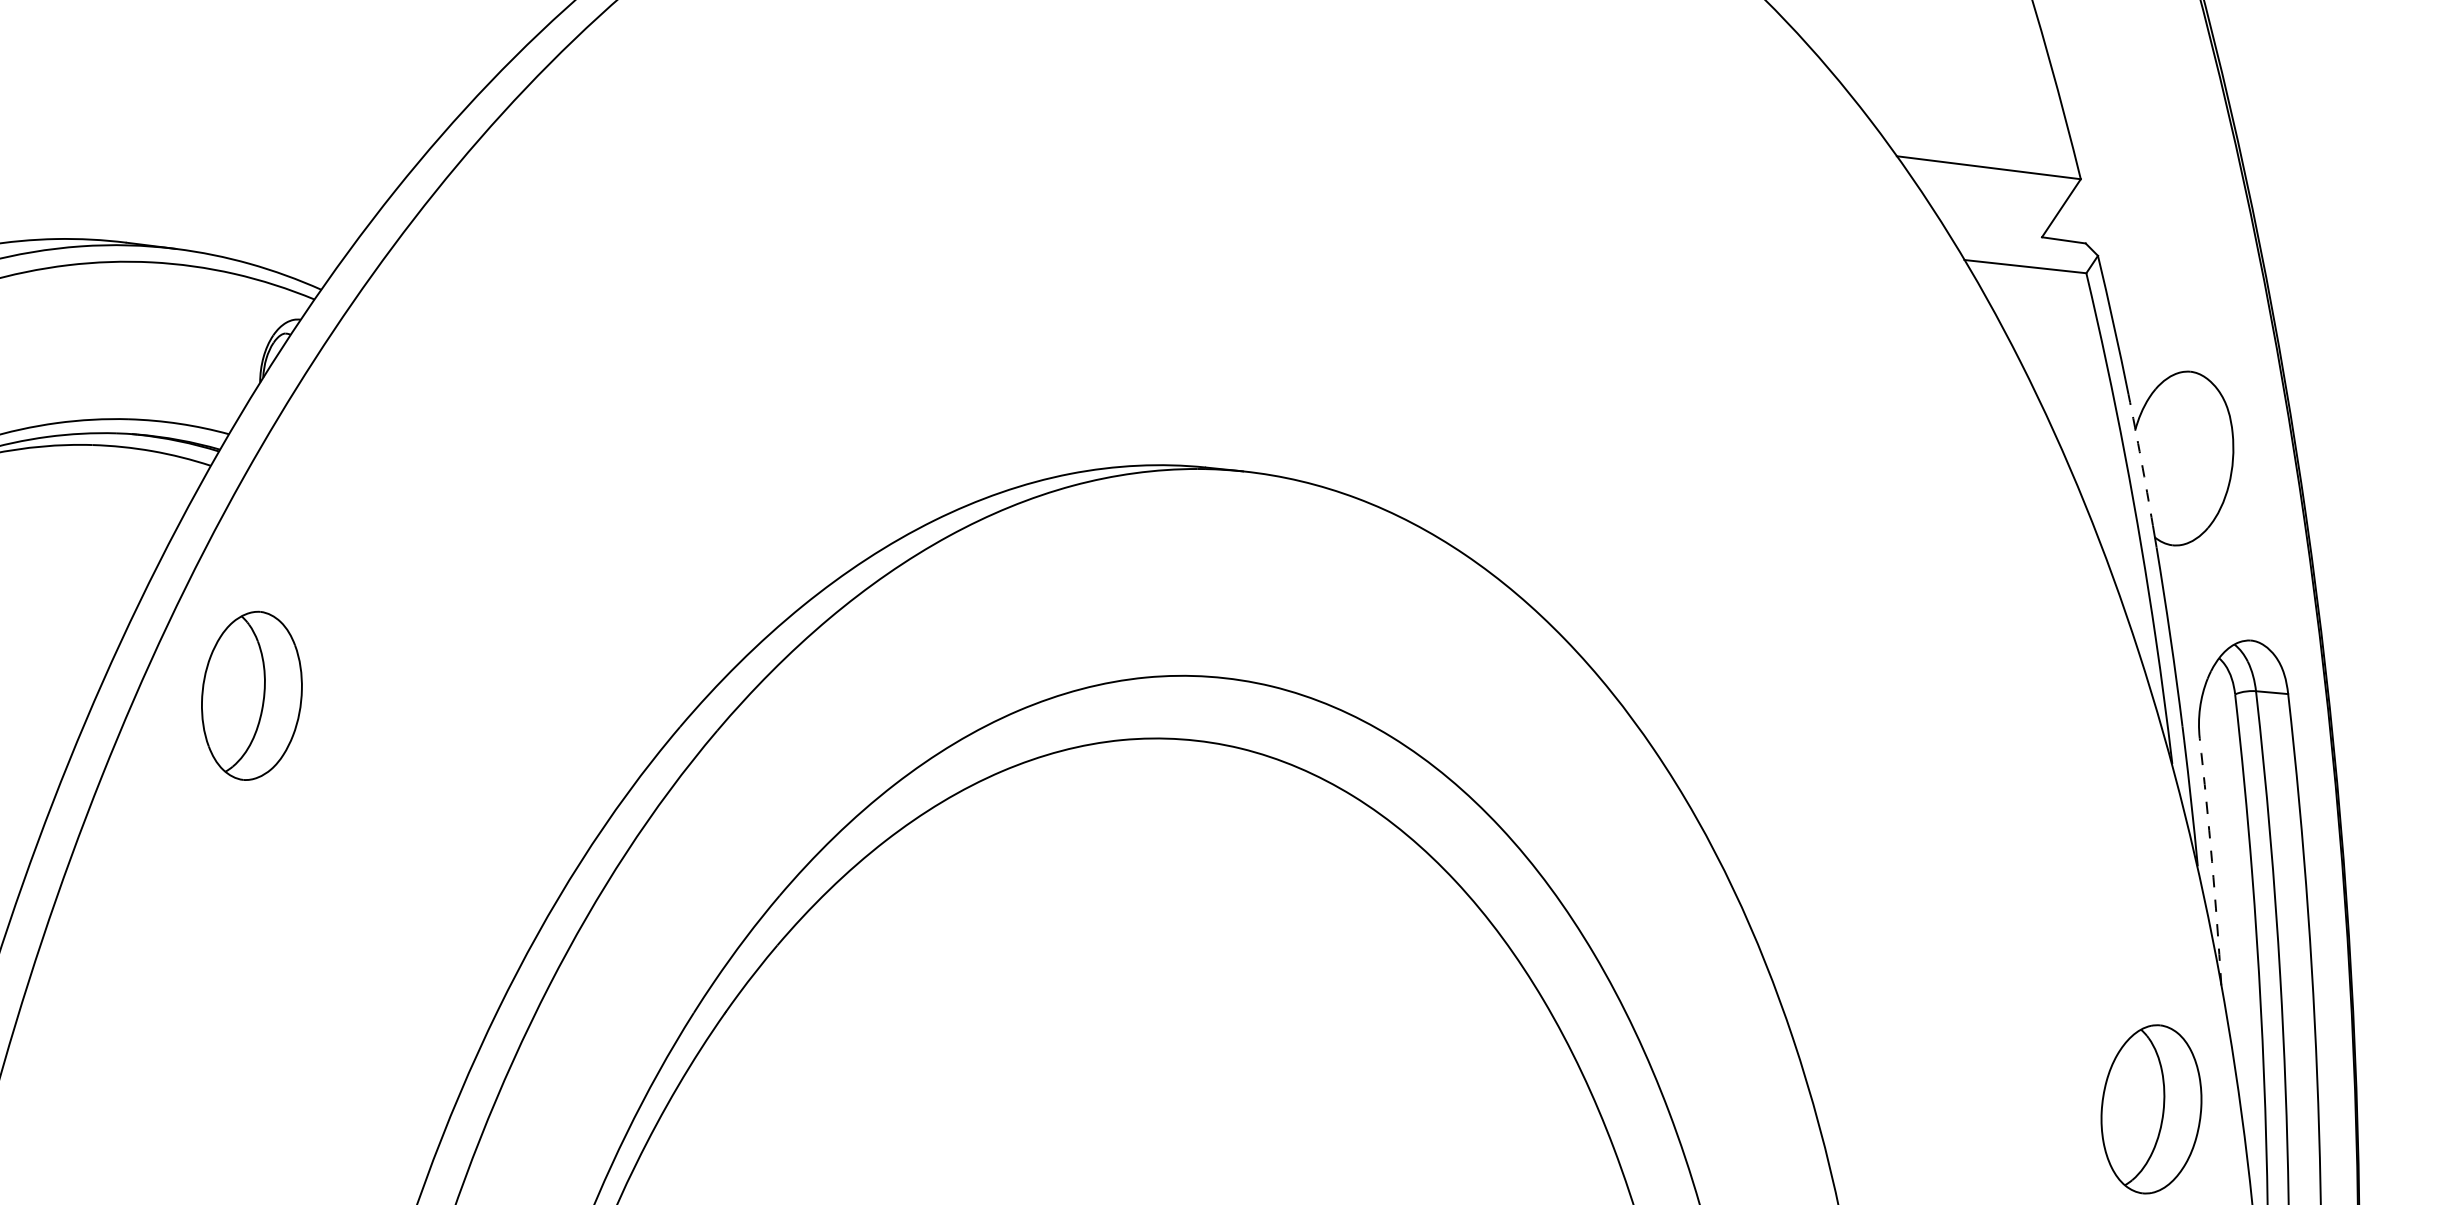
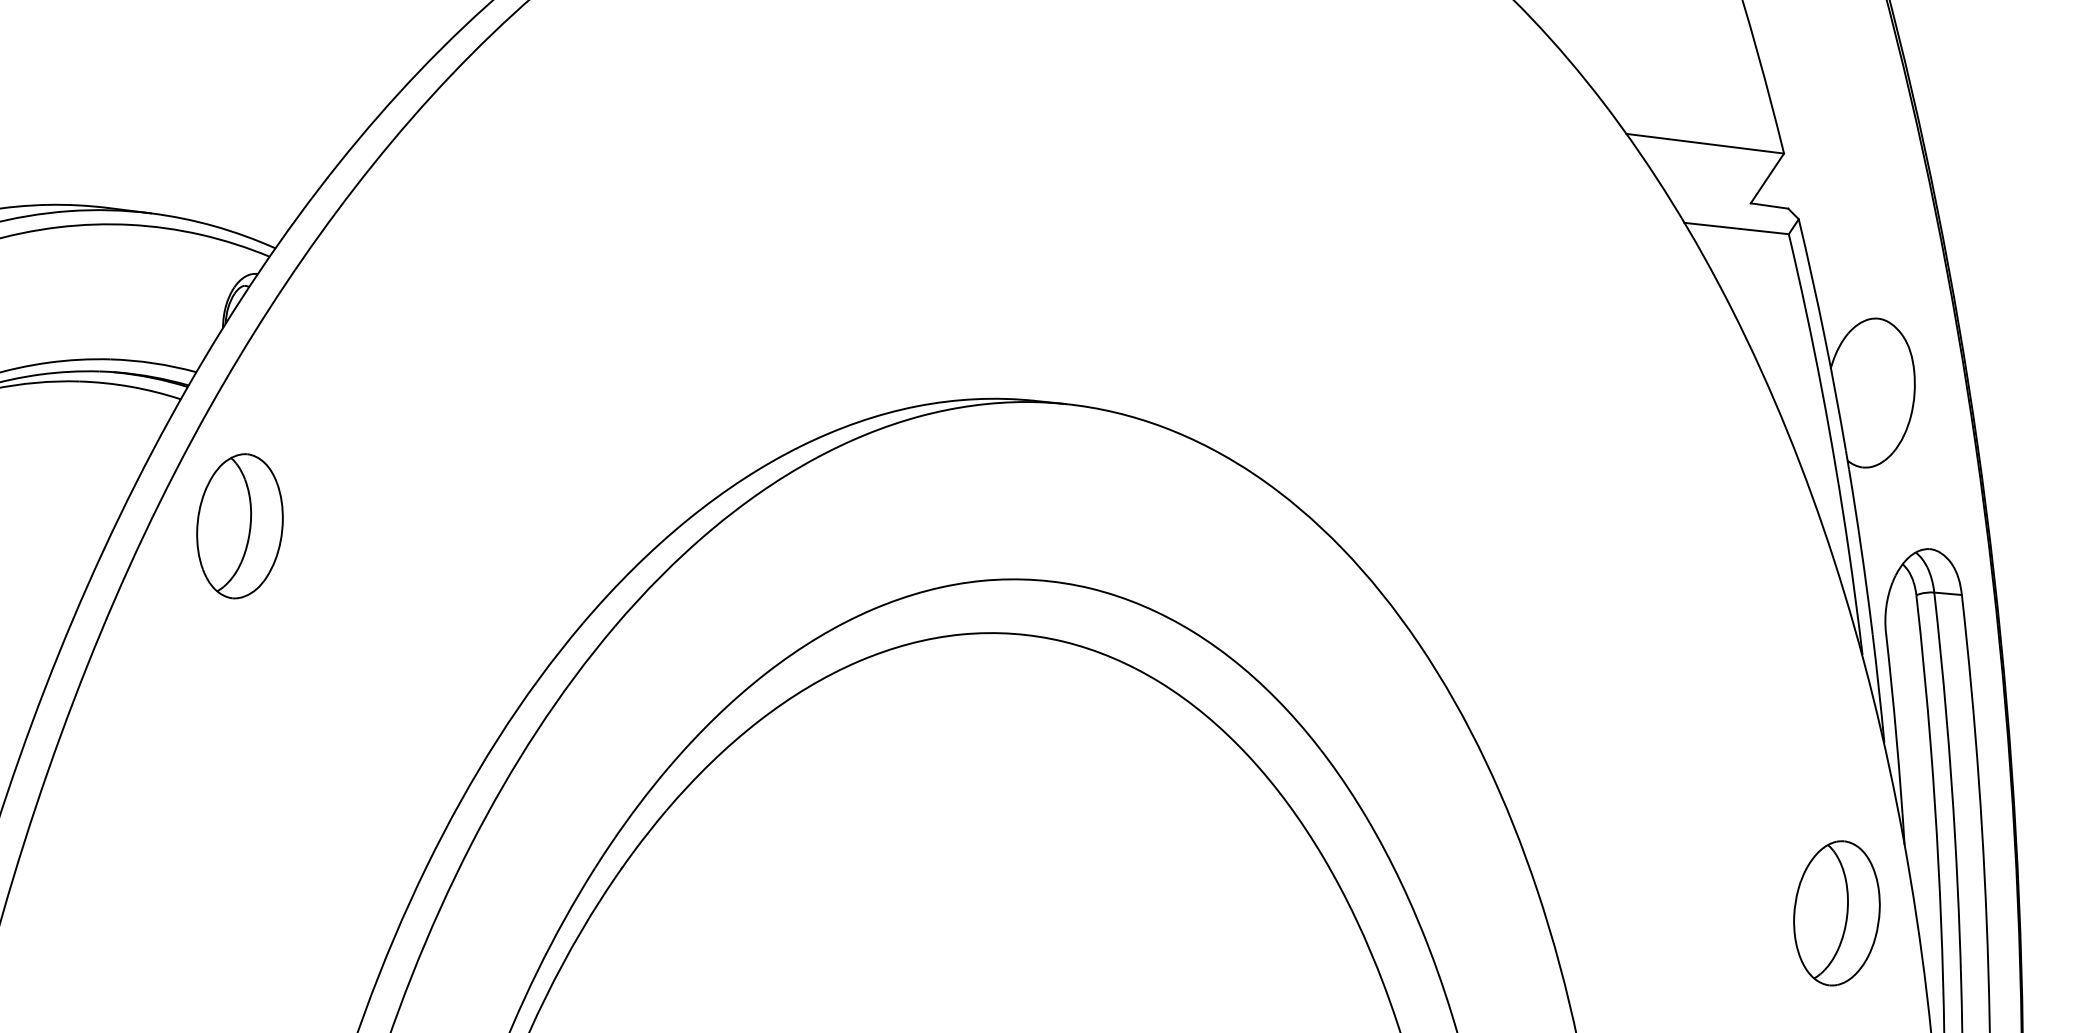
arc: (2141, 459) -> (1836, 393), dashed -> solid
part: (251, 695) -> (239, 525), moved
arc: (2212, 861) -> (1896, 738), dashed -> solid
part: (2151, 1109) -> (1836, 913), moved

